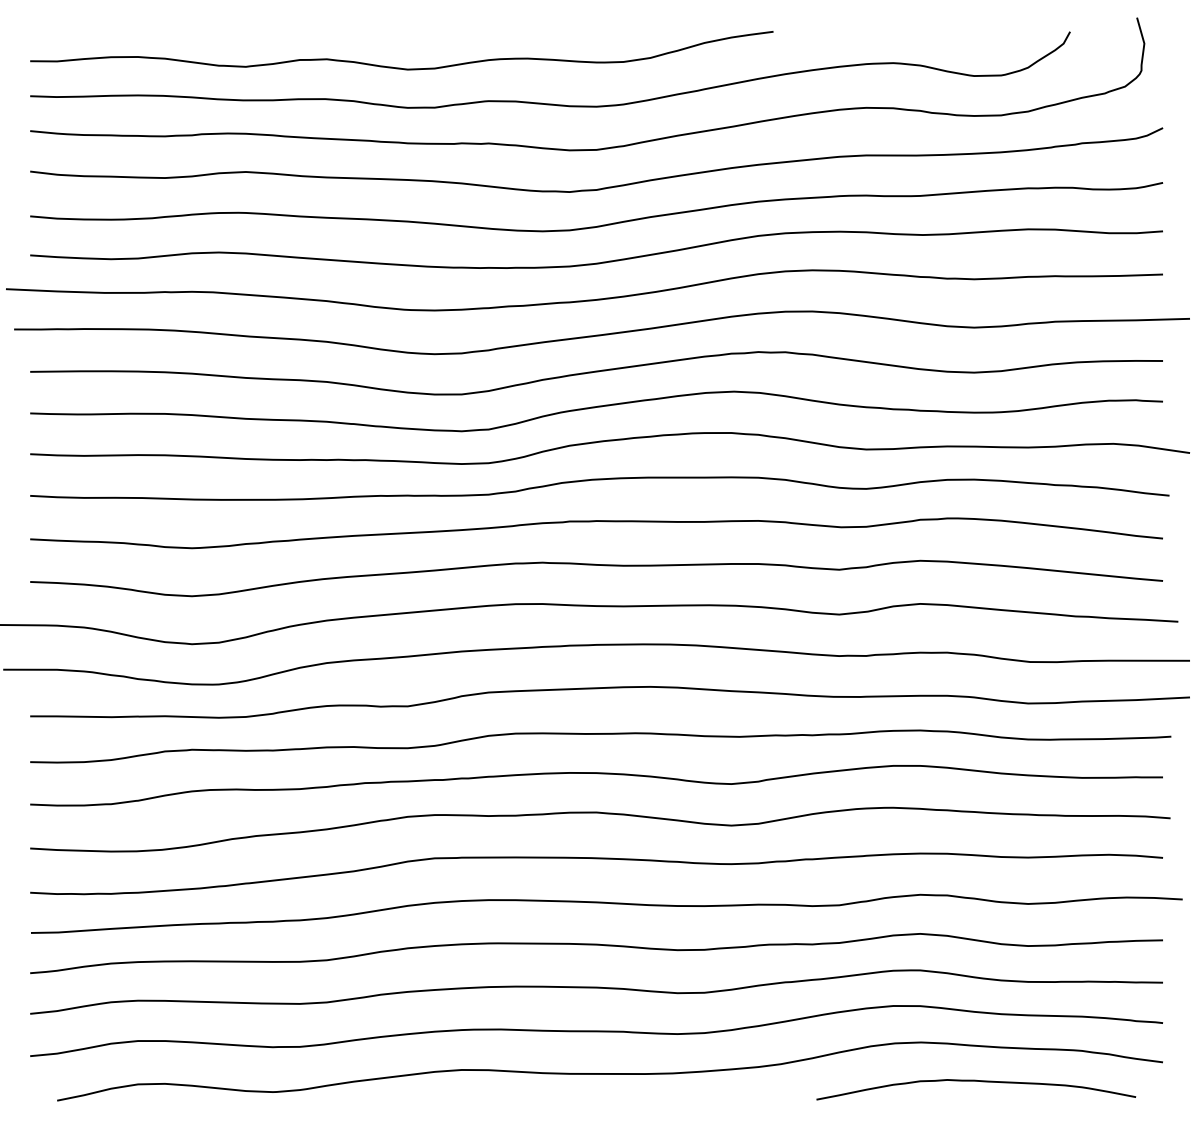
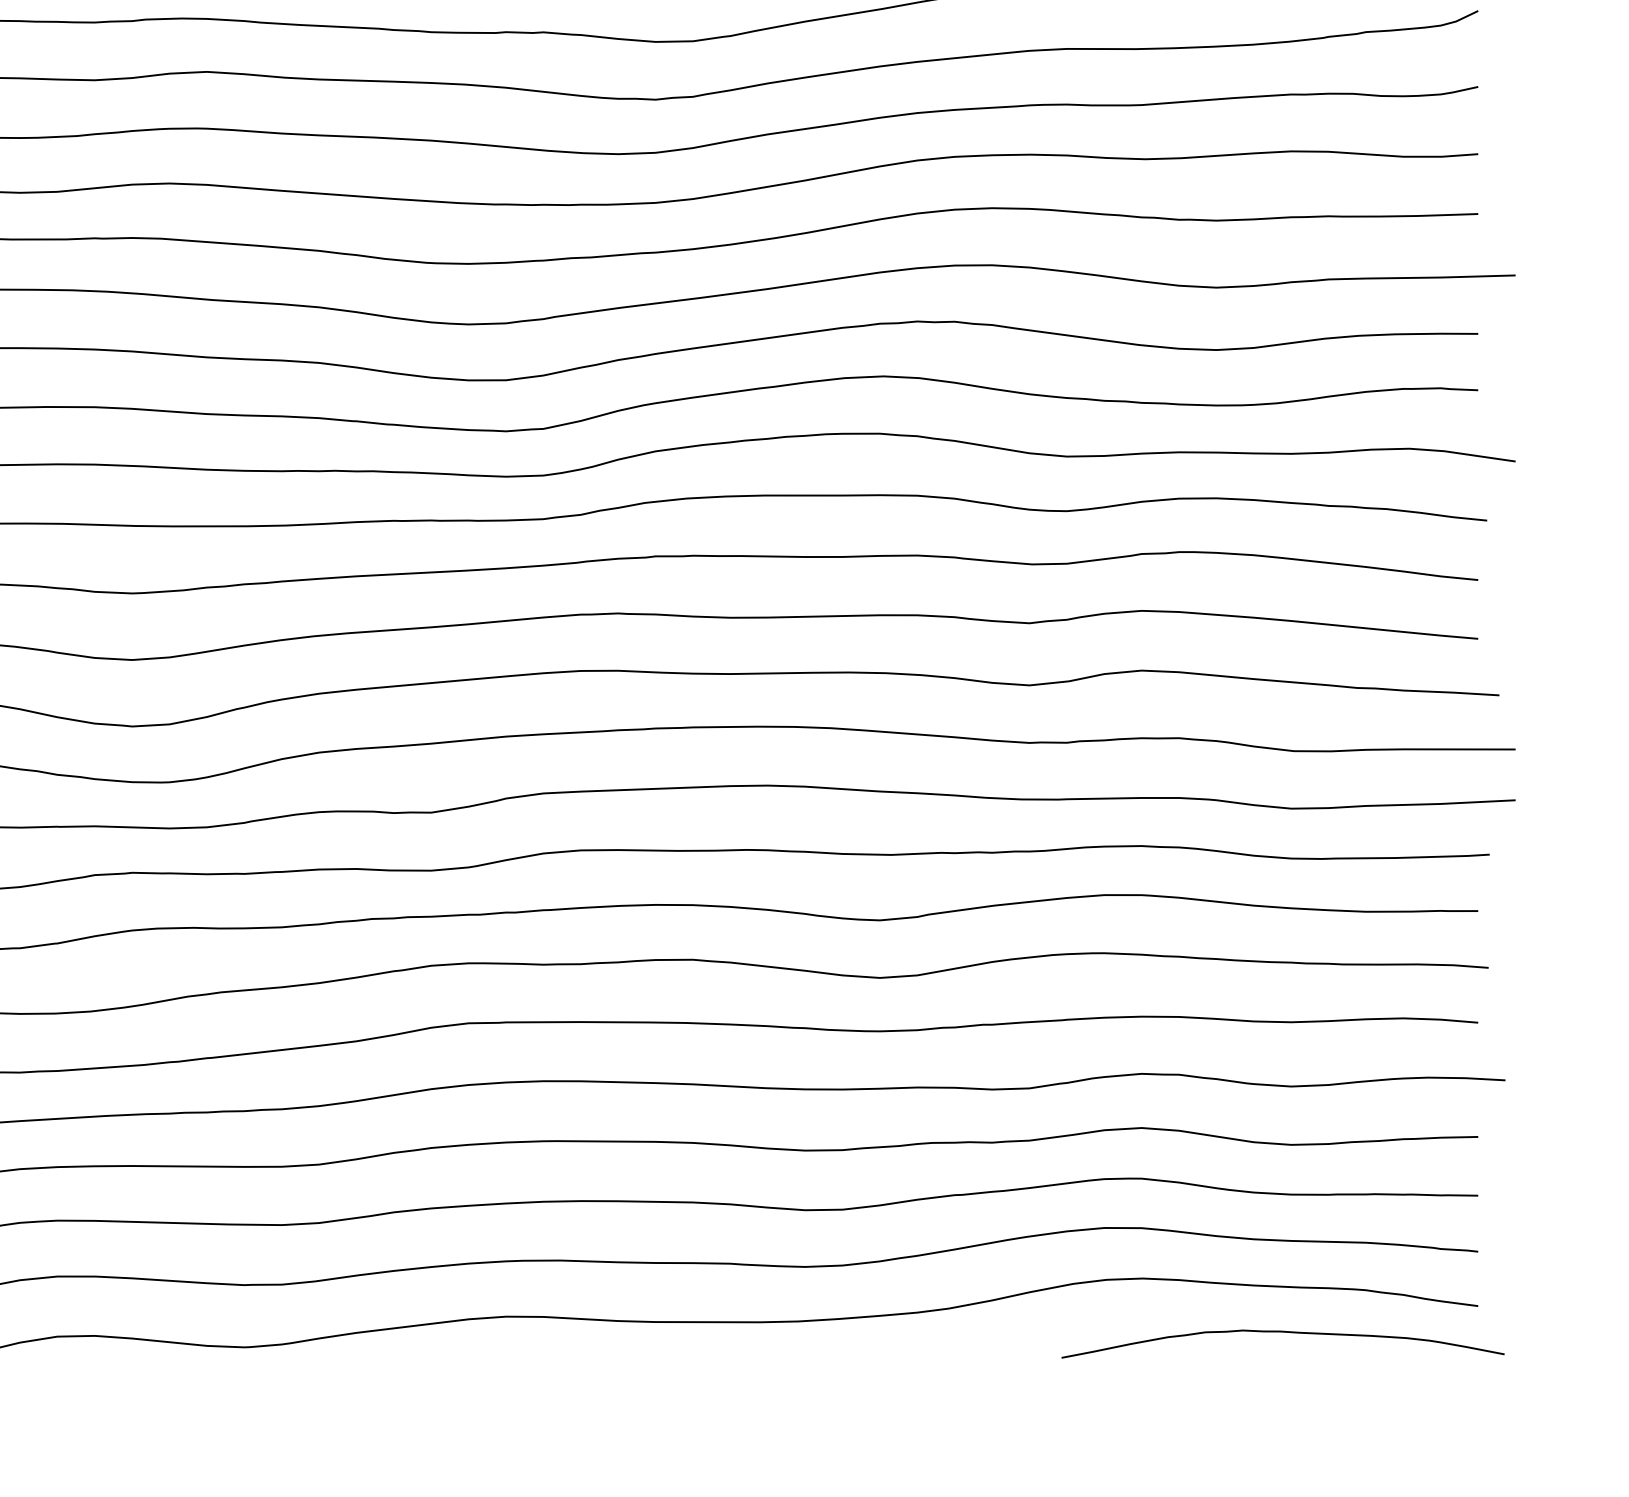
curve: (976, 1081) -> (1283, 1332), moved

